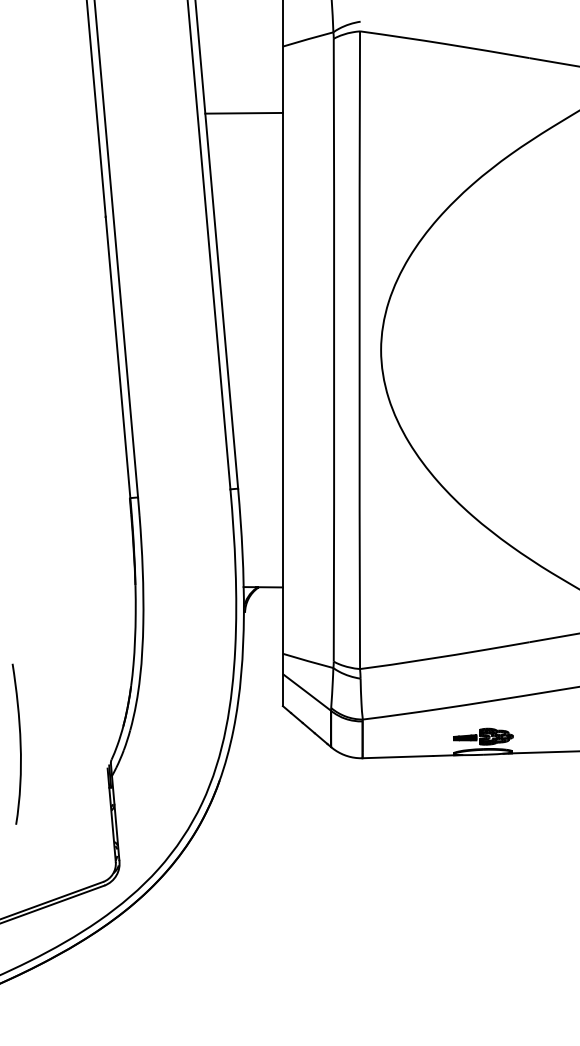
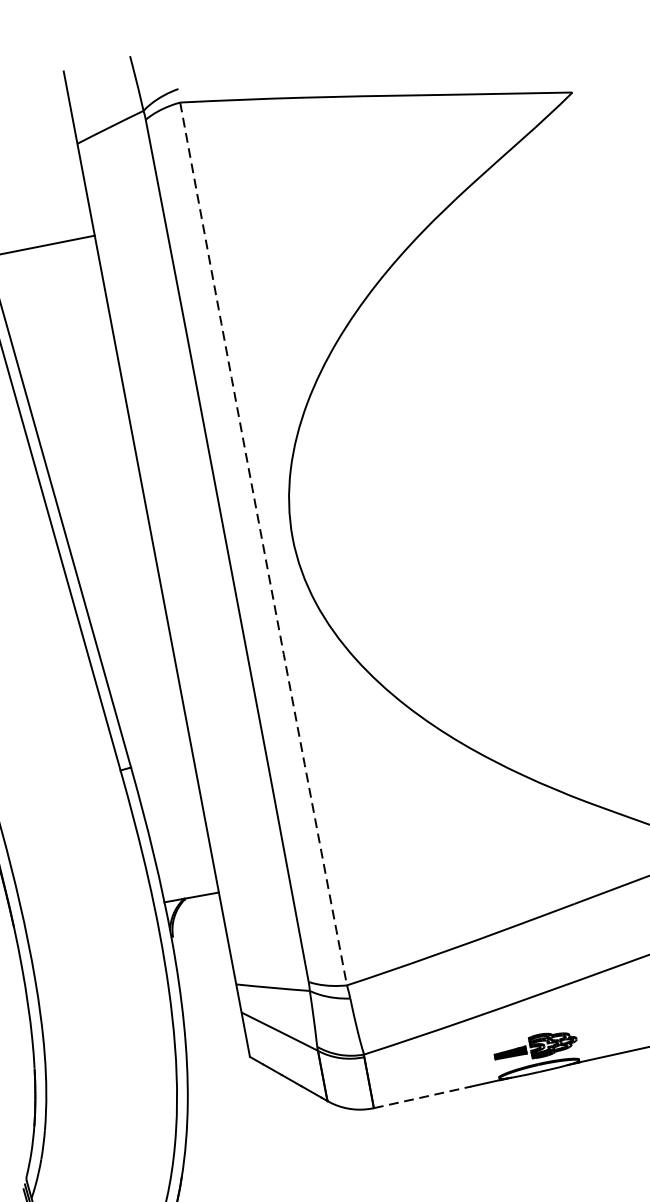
arc: (359, 350) -> (262, 544), solid -> dashed
line: (398, 757) -> (423, 1097), solid -> dashed

